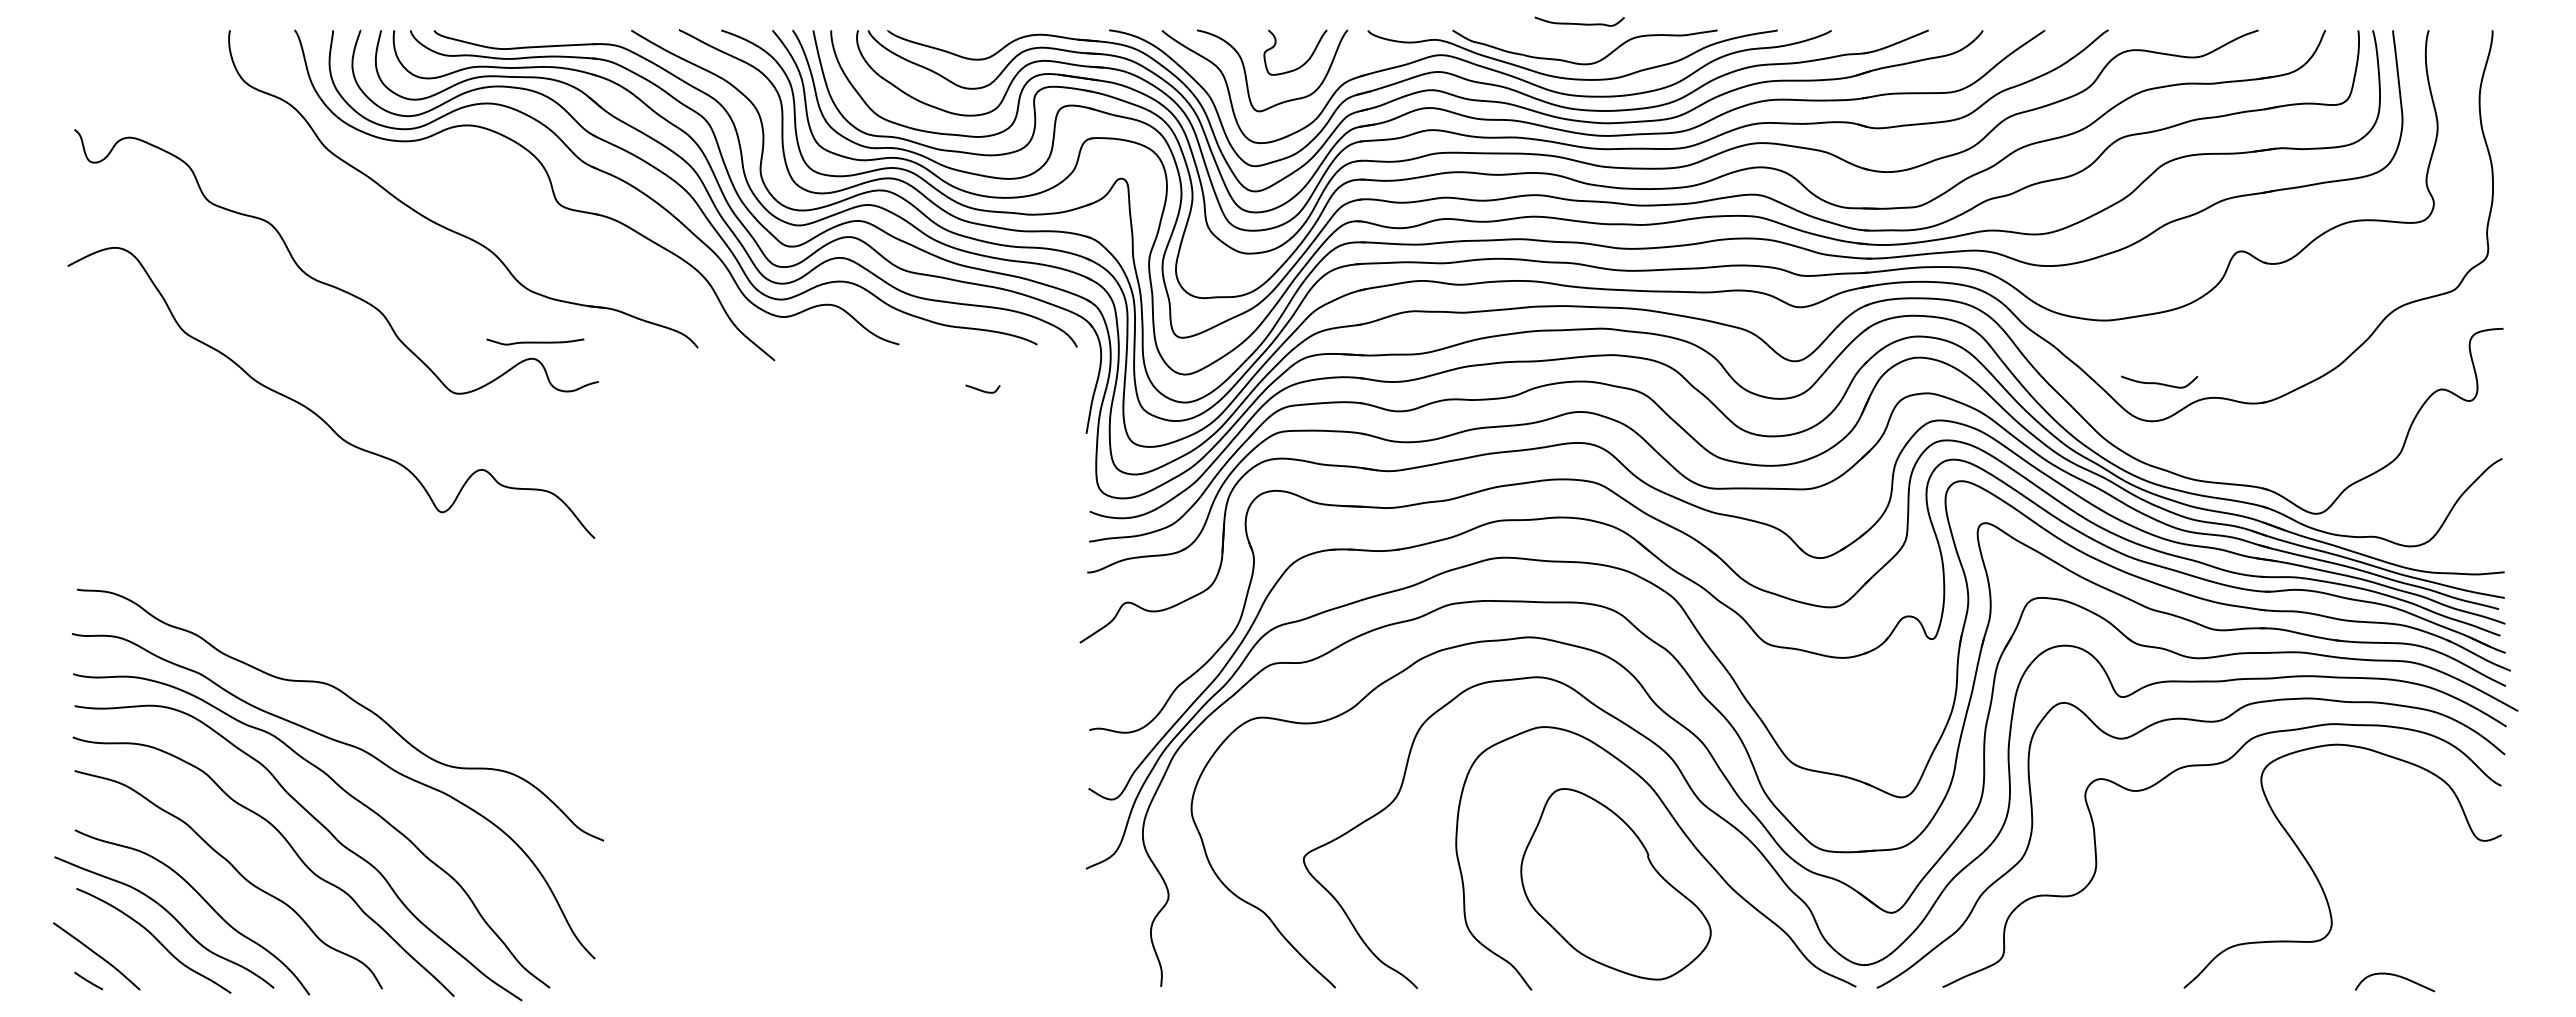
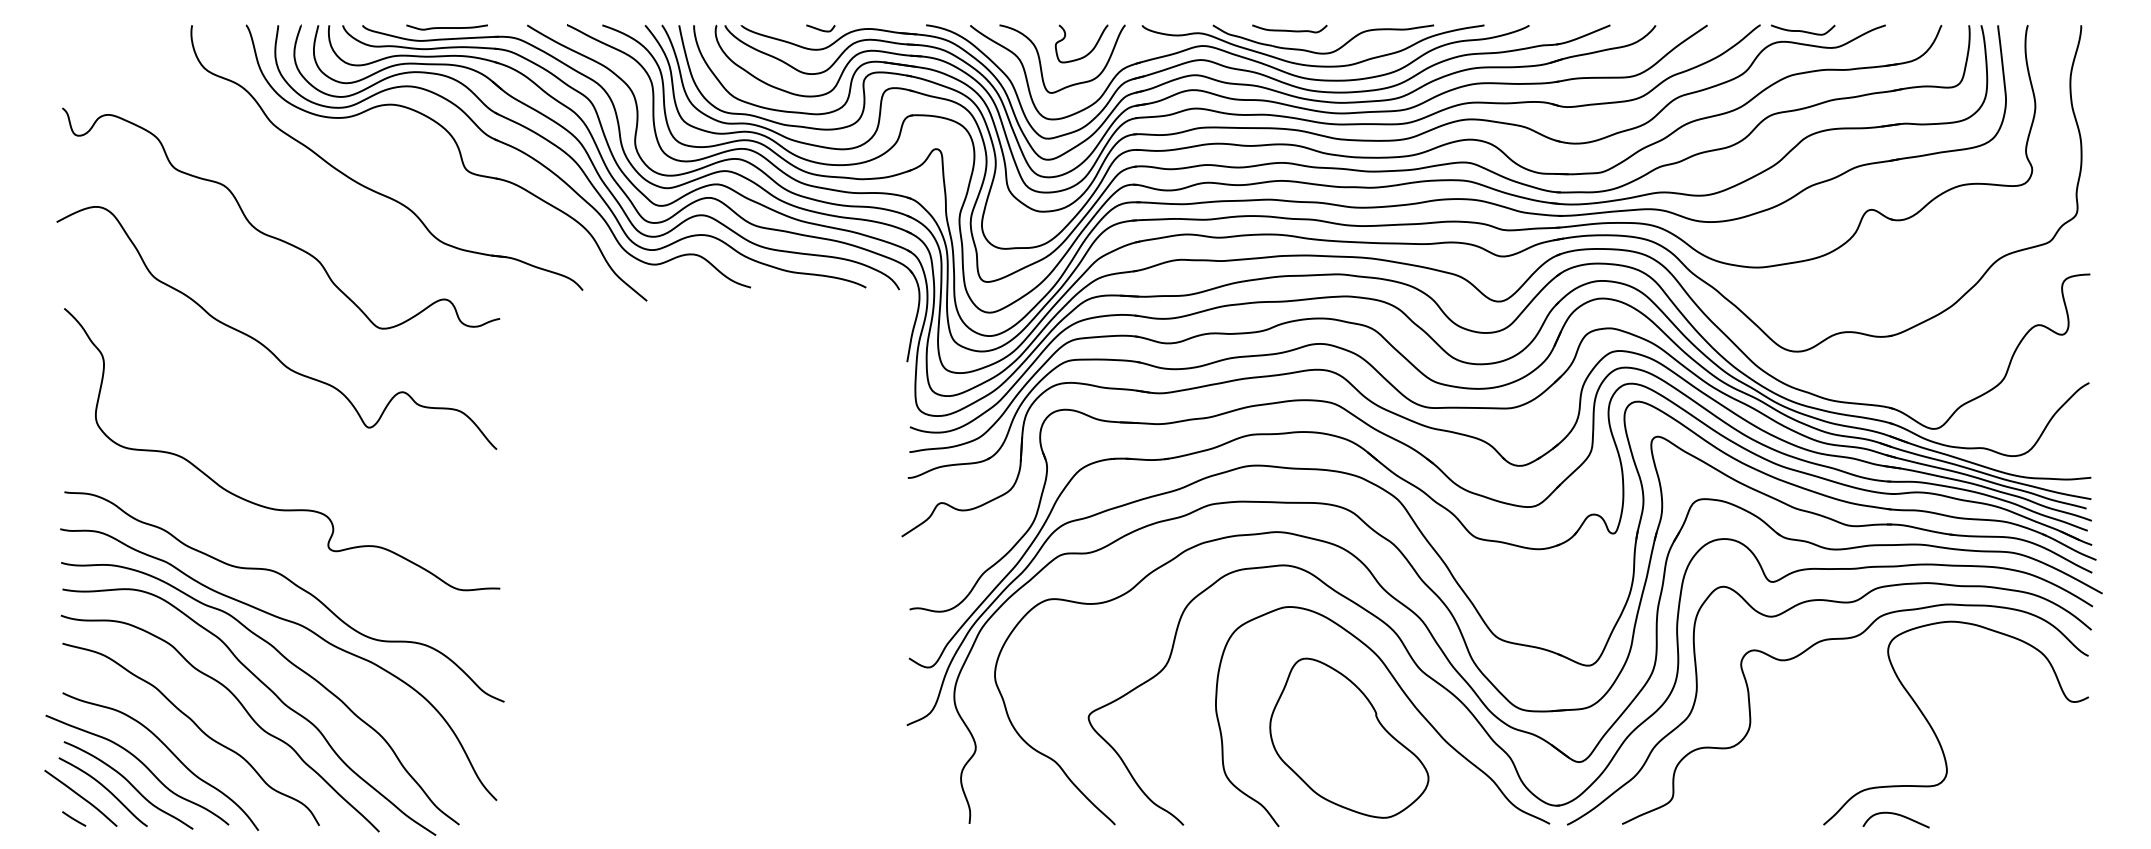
curve: (1579, 23) -> (1289, 30), moved
curve: (535, 341) -> (447, 27), moved
curve: (2159, 382) -> (1803, 30), moved
curve: (981, 389) -> (819, 28), moved
curve: (318, 606) -> (266, 506), added
curve: (126, 945) -> (105, 789), added
curve: (2395, 976) -> (1896, 815), moved

